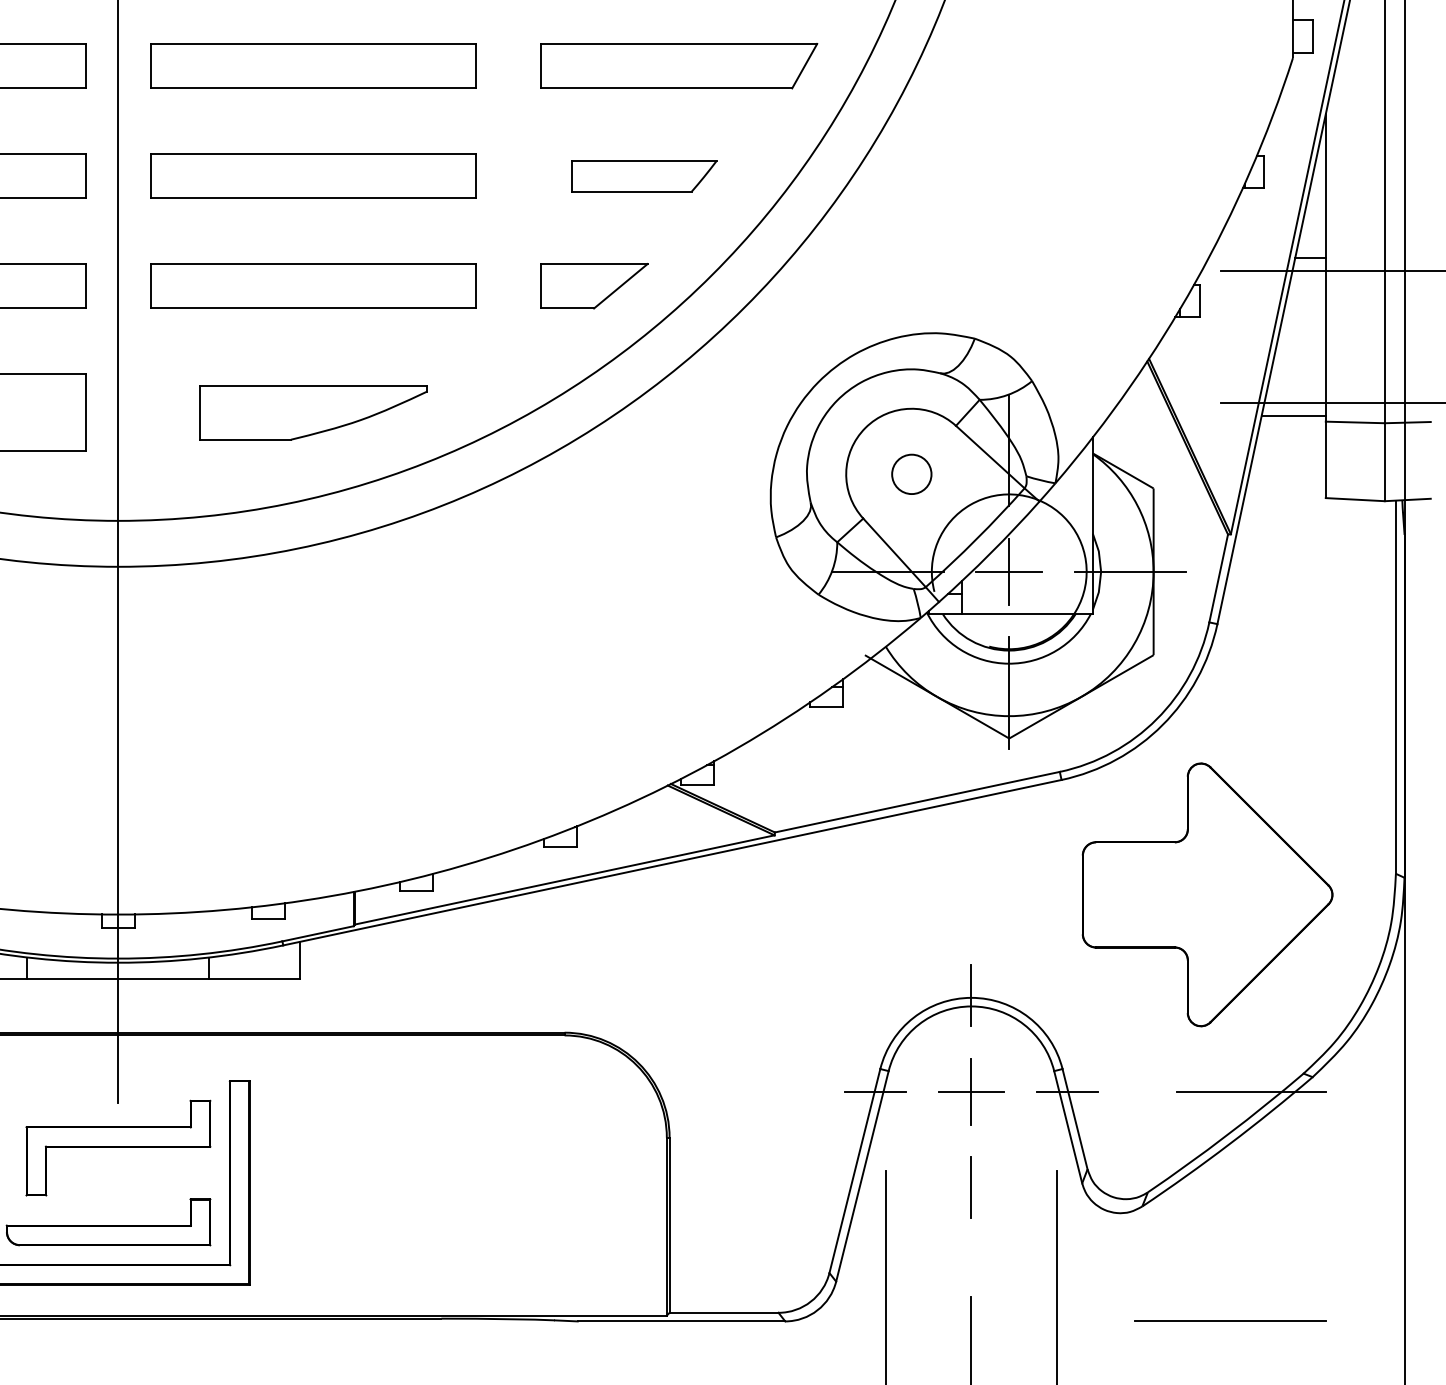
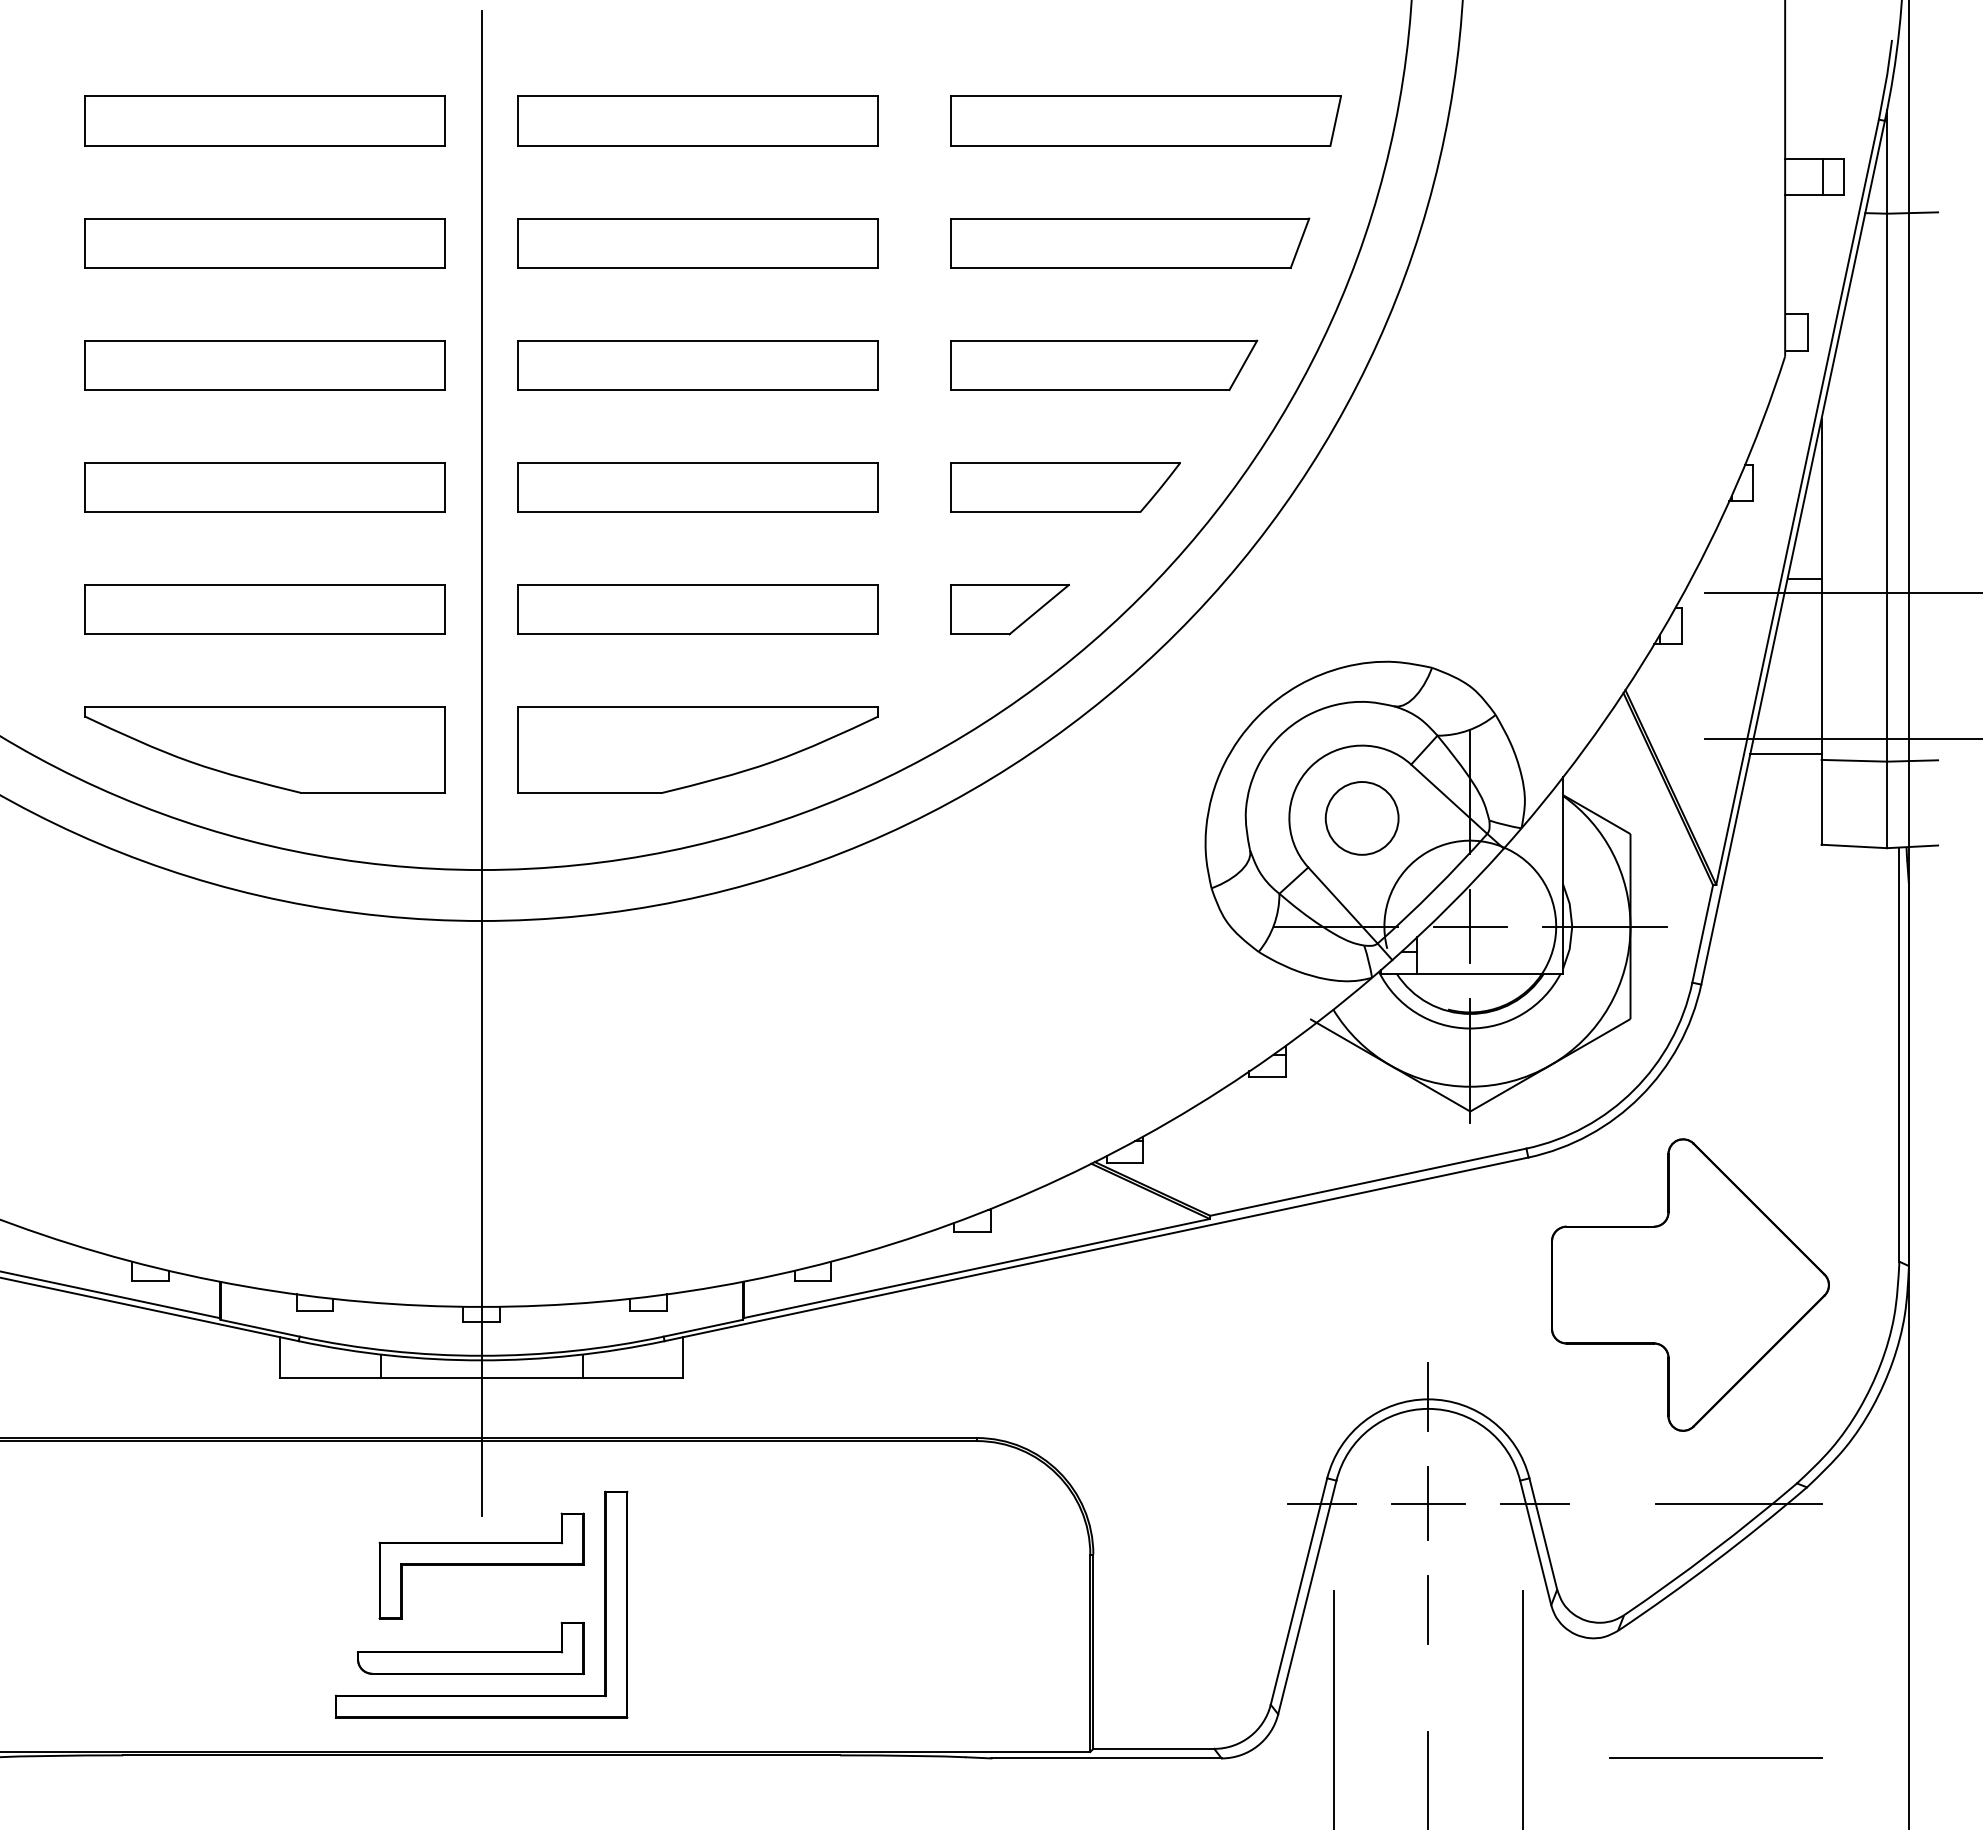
part: (644, 176) -> (1065, 487), size x1.43
part: (312, 412) -> (697, 749), size x1.43
circle: (911, 474) -> (1361, 818), size x1.67

